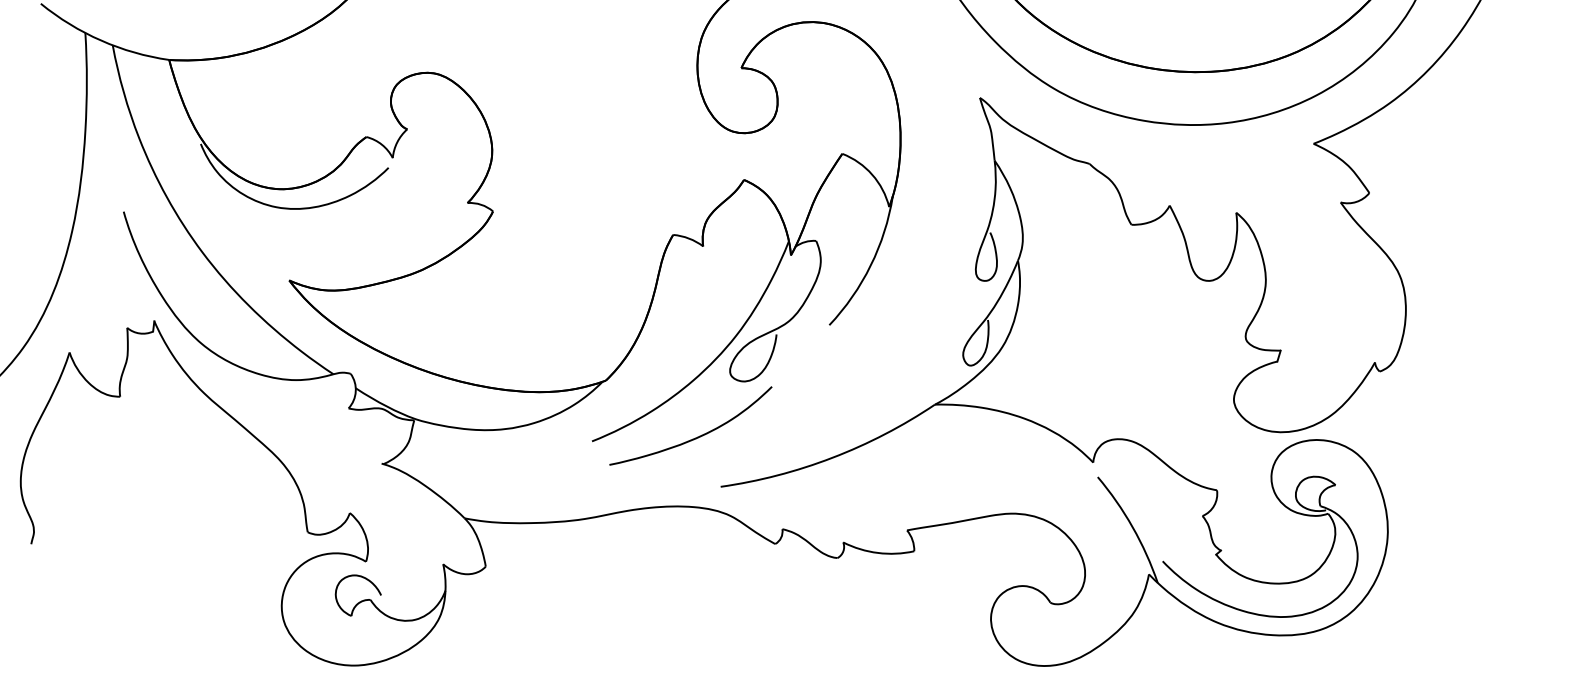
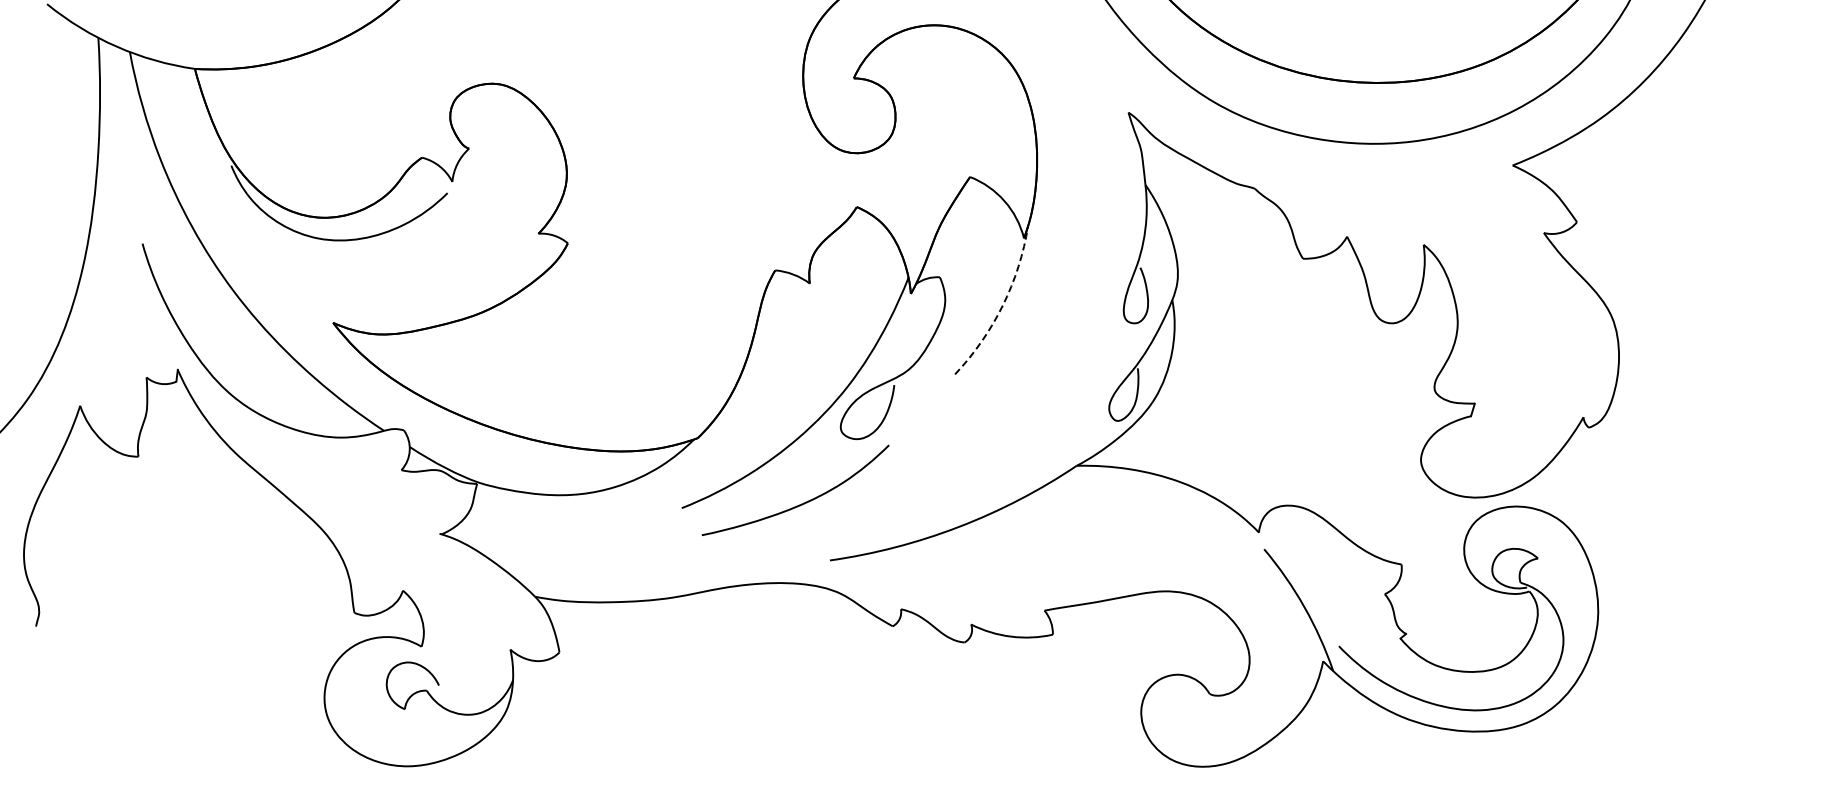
arc: (870, 265) -> (1002, 305), solid -> dashed

